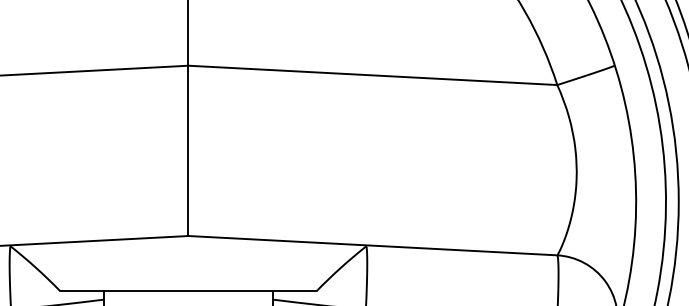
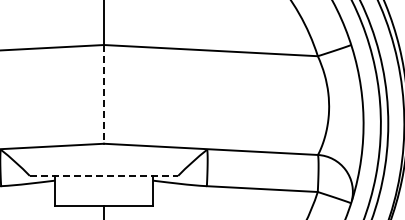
line: (187, 151) -> (103, 94), solid -> dashed
line: (189, 290) -> (104, 175), solid -> dashed

